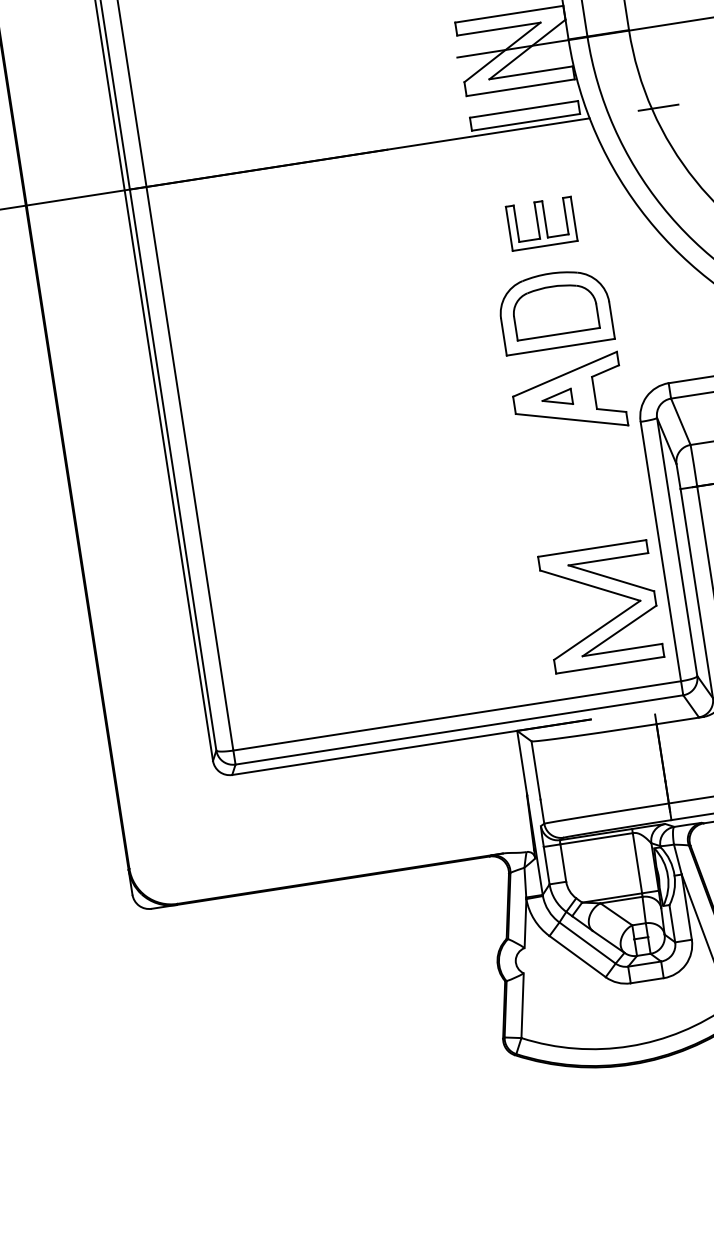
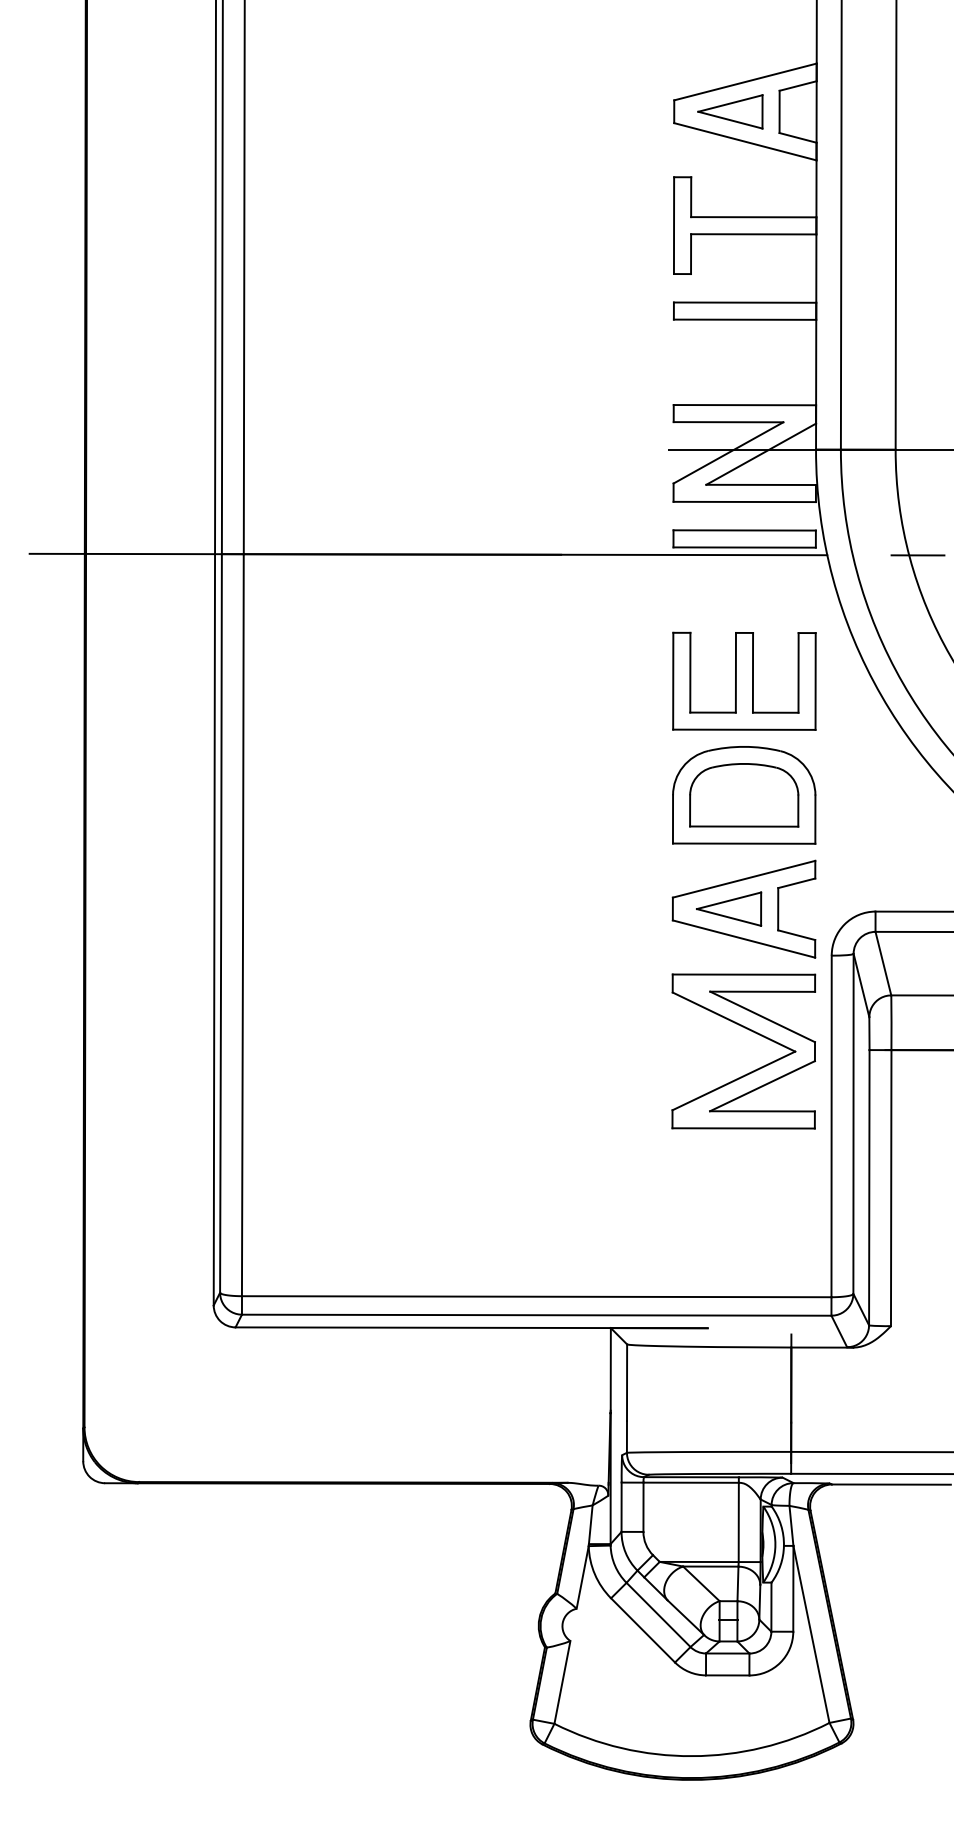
part: (541, 223) -> (744, 680), size x1.67
part: (557, 398) -> (729, 908), size x1.67
part: (603, 590) -> (750, 1031), moved

